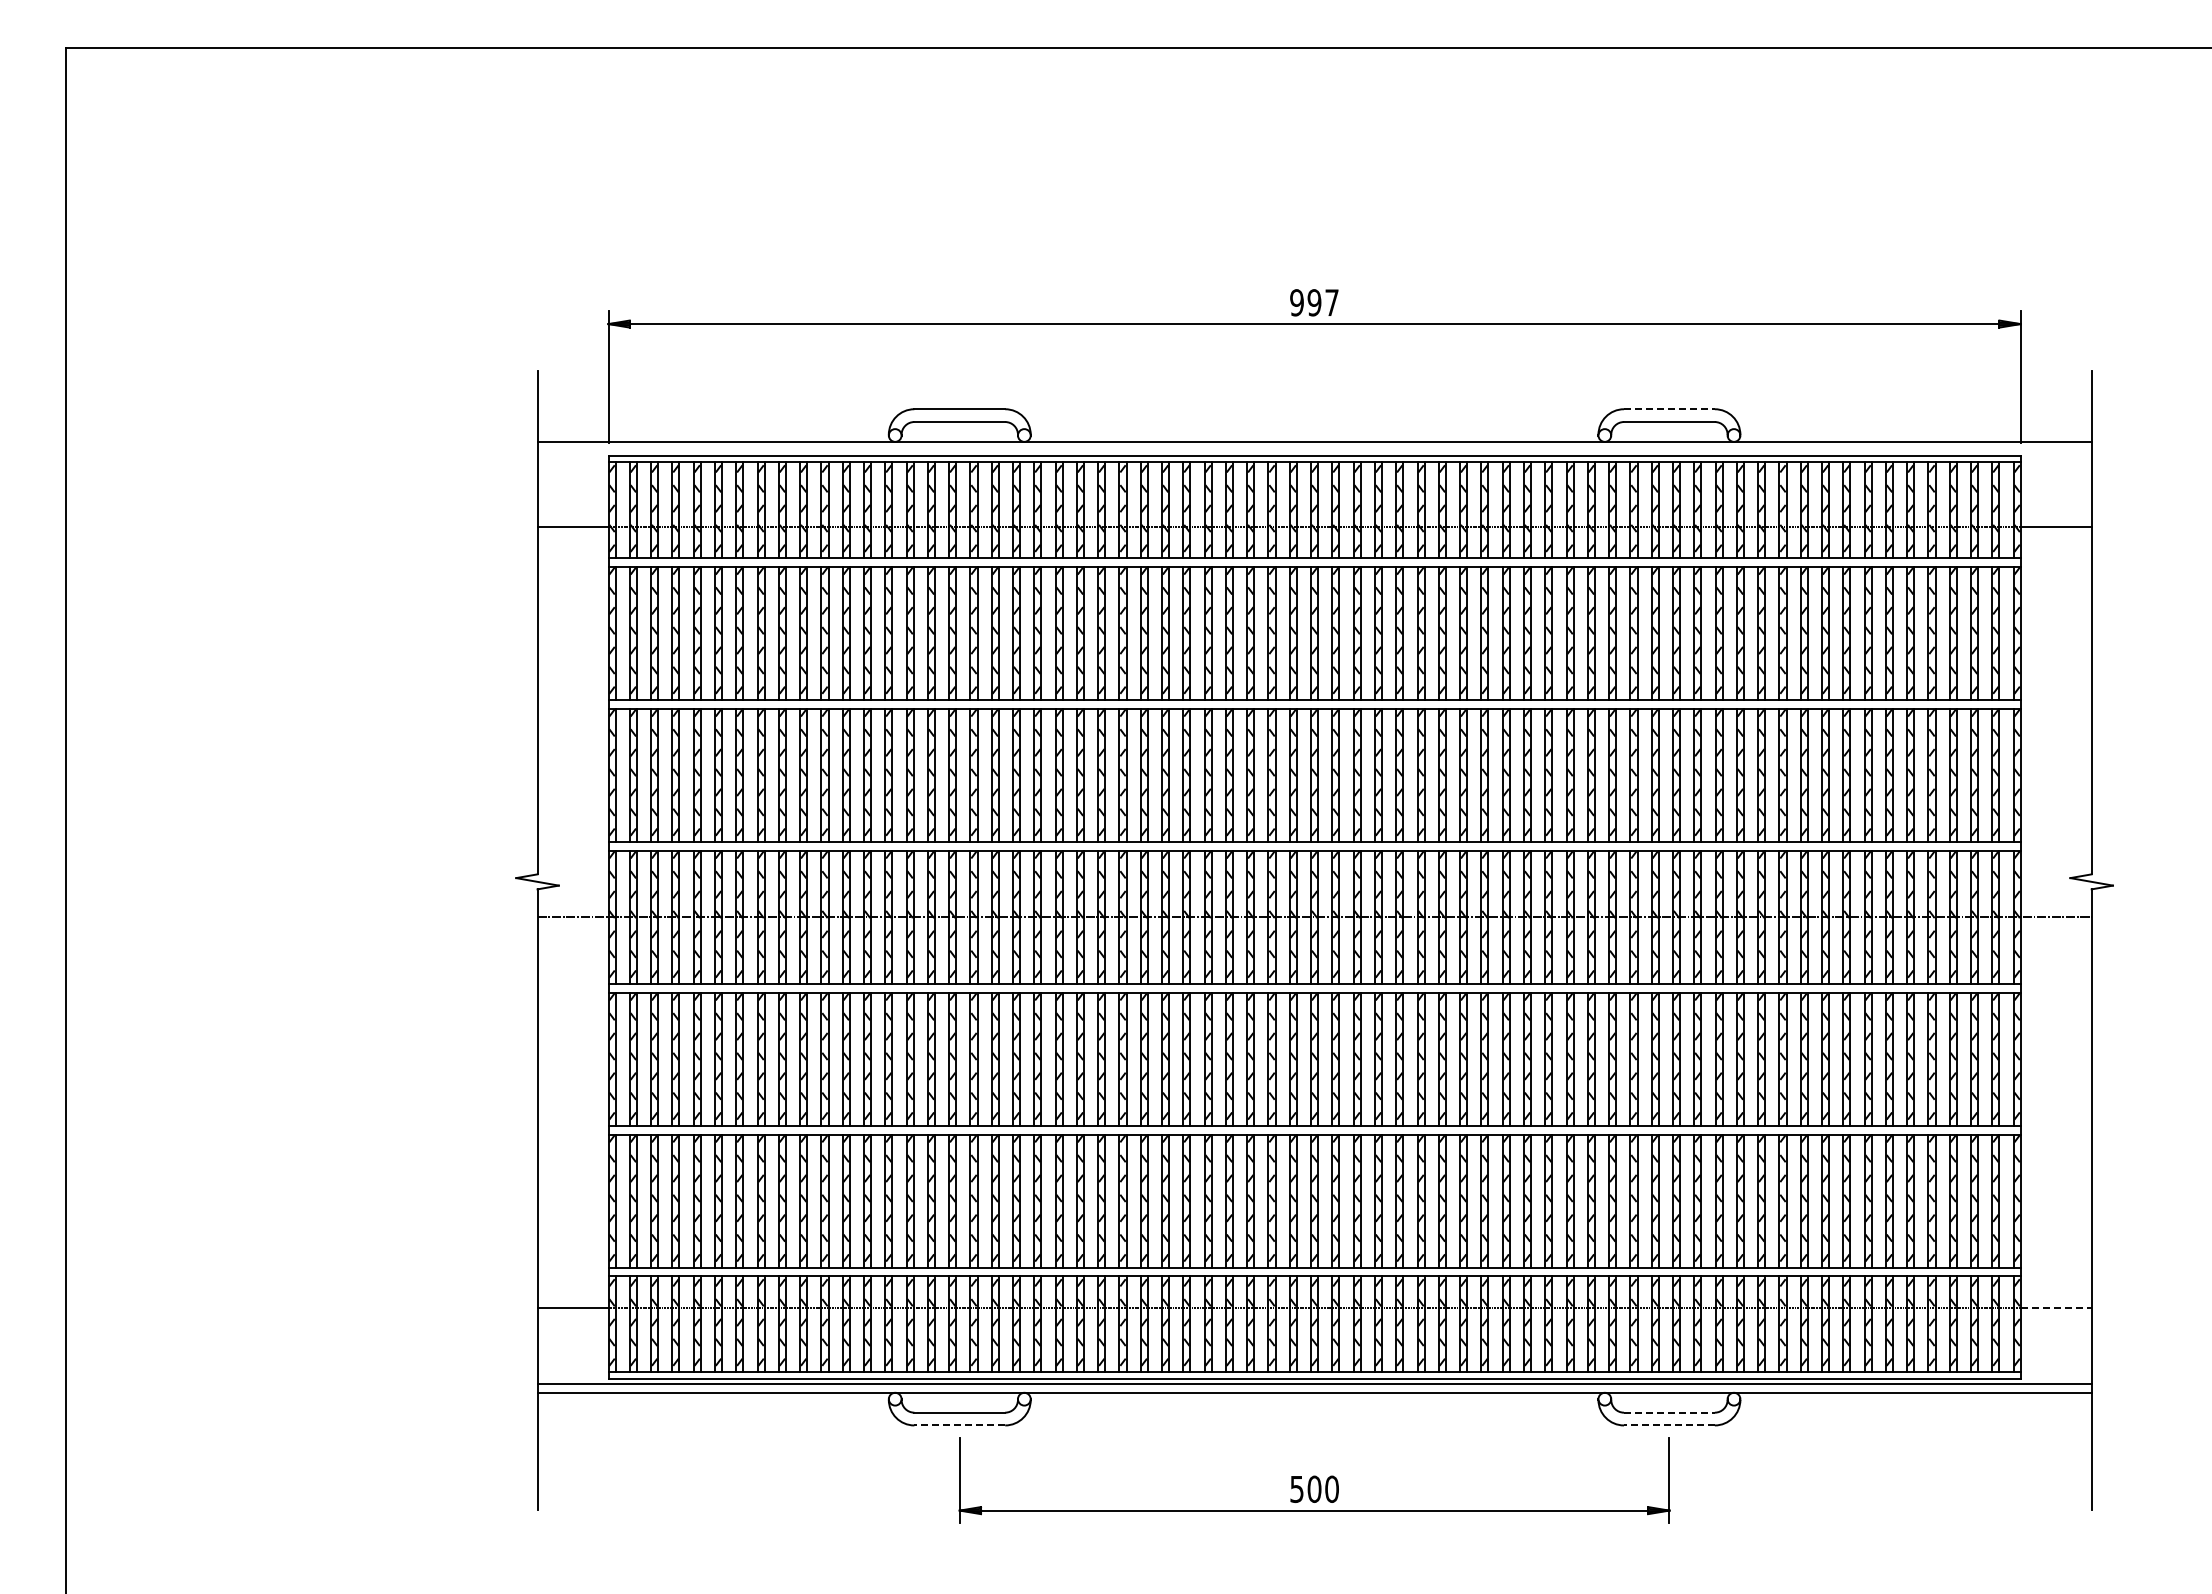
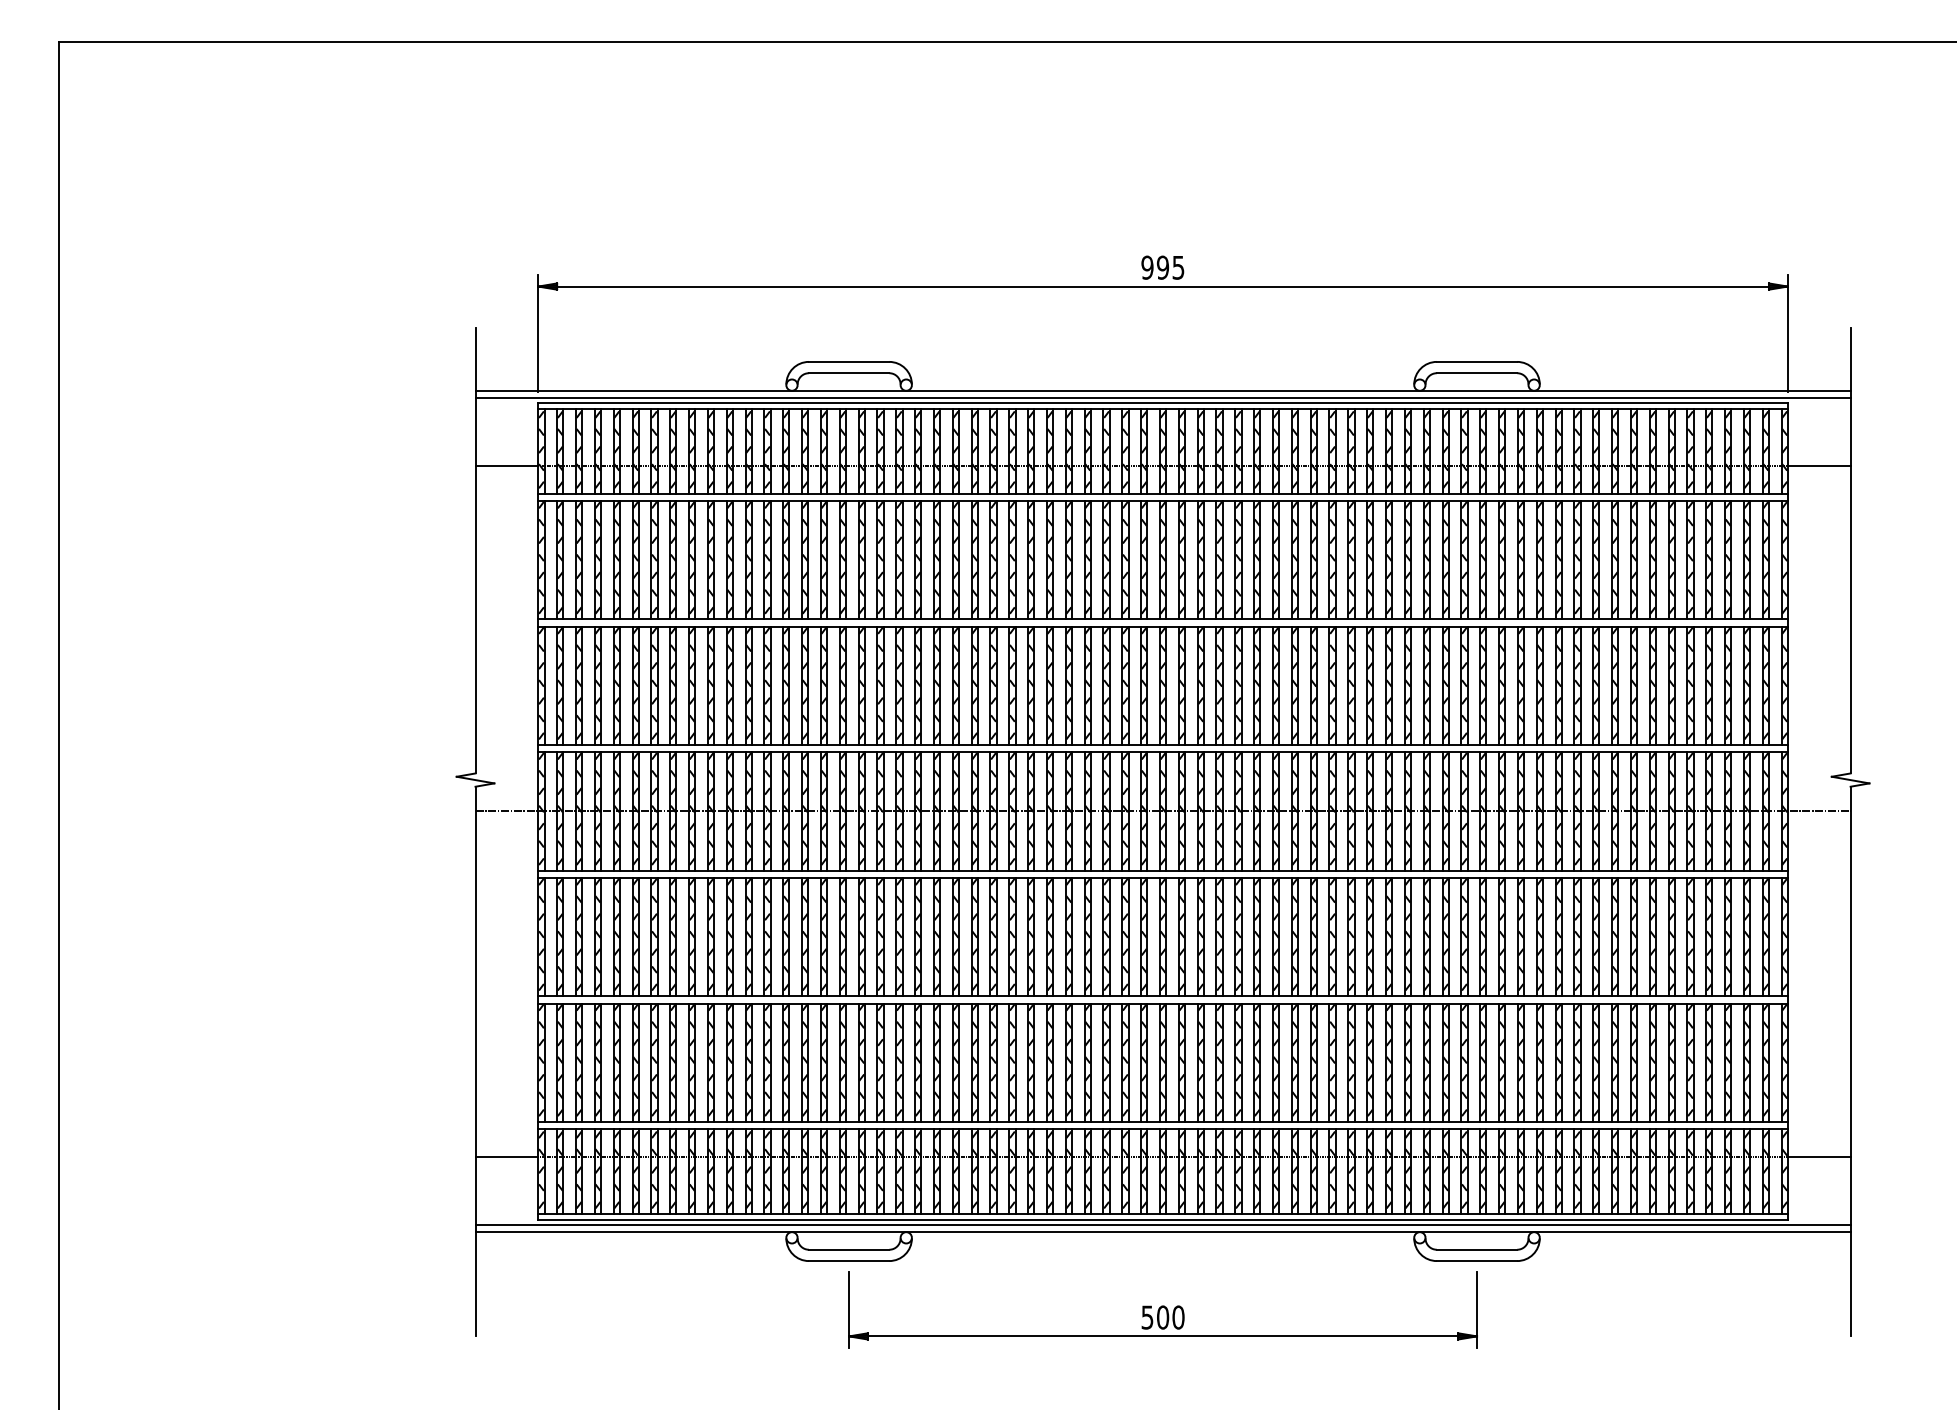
text: (1331, 302) -> (1178, 267), 997 -> 995
line: (1669, 409) -> (1477, 362), dashed -> solid
line: (1314, 450) -> (1162, 398), added
line: (2056, 1307) -> (1819, 1156), dashed -> solid
line: (1669, 1412) -> (1477, 1249), dashed -> solid
line: (959, 1425) -> (848, 1261), dashed -> solid
line: (1668, 1425) -> (1476, 1261), dashed -> solid

